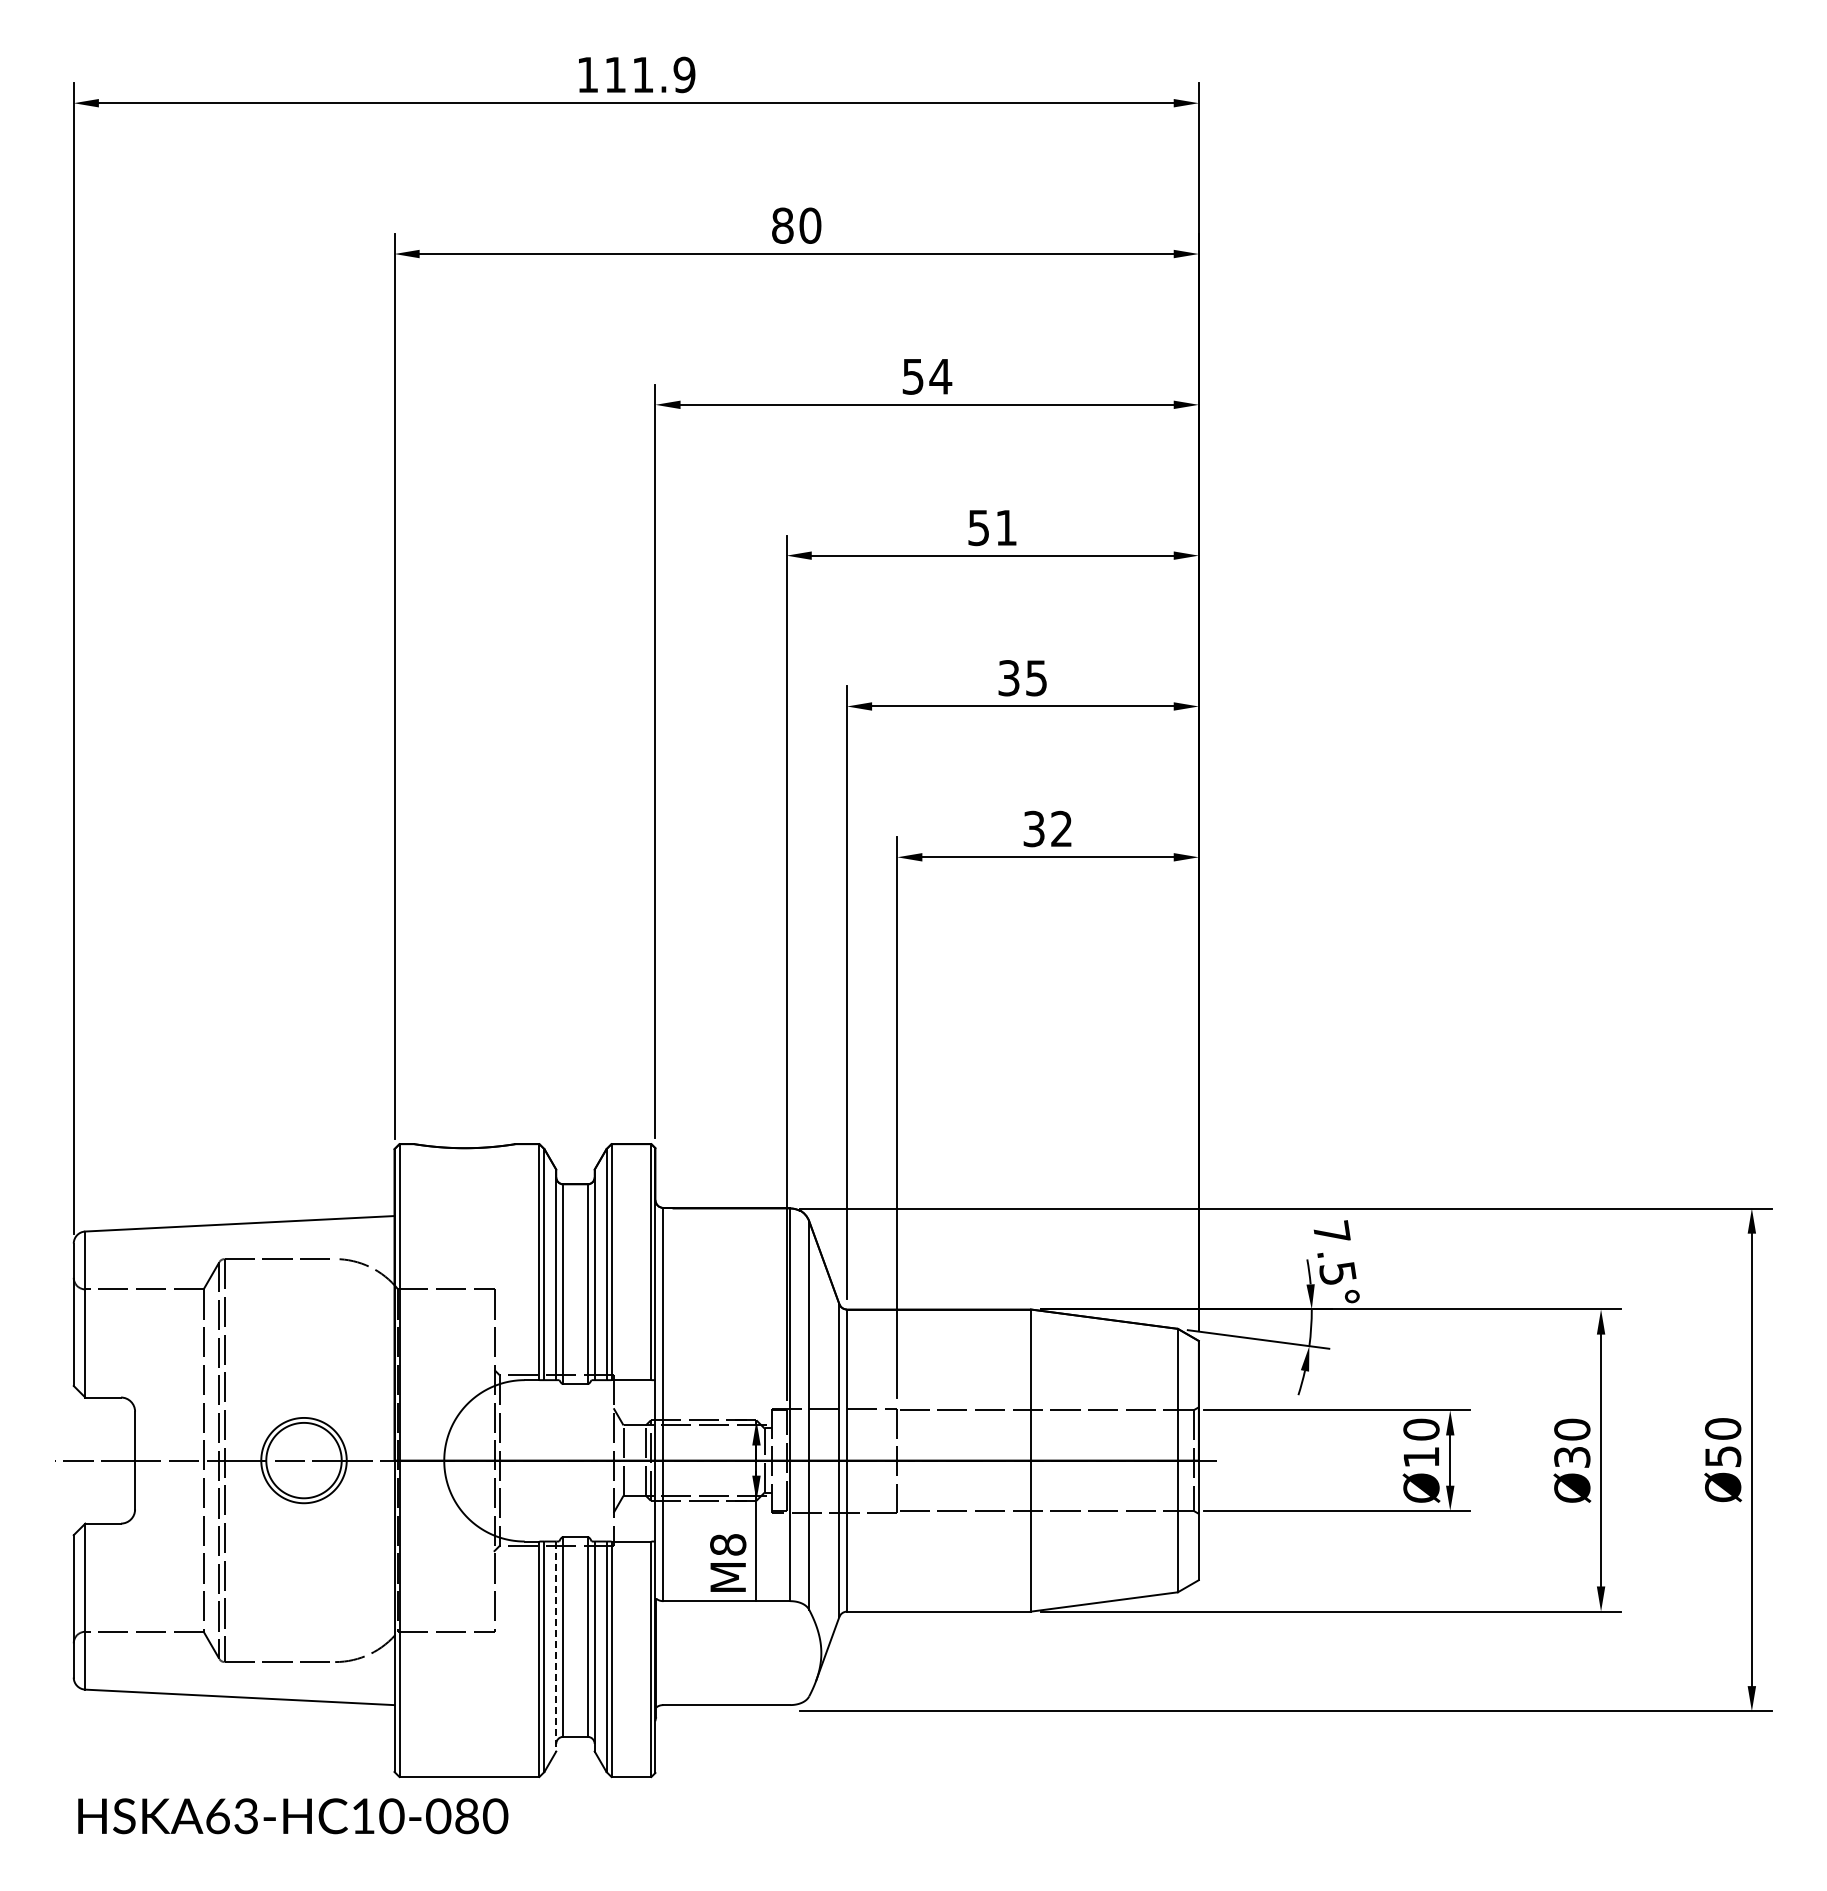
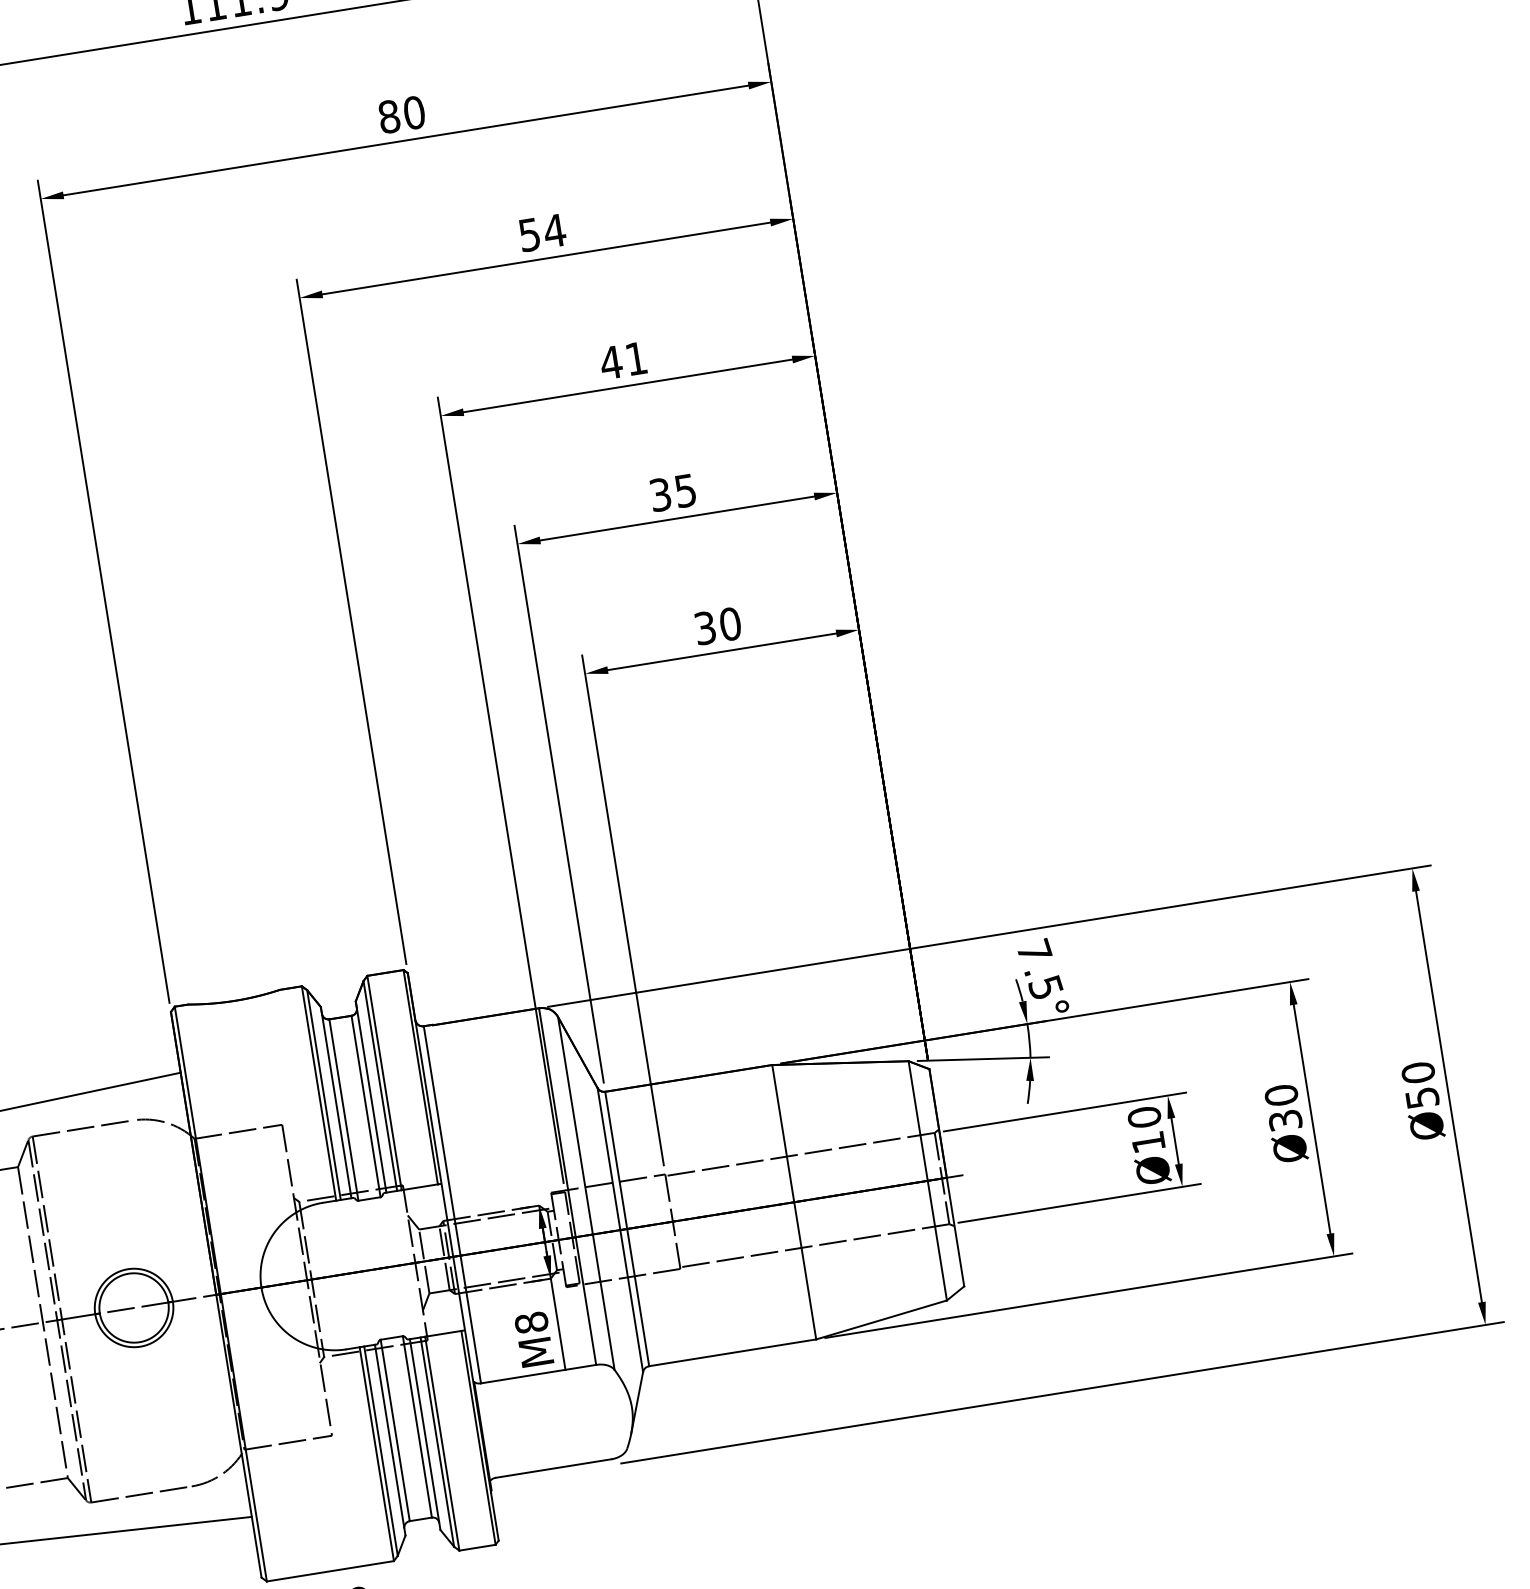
text: (978, 528) -> (611, 363), 51 -> 41
text: (1061, 828) -> (730, 623), 32 -> 30
line: (556, 1647) -> (390, 1441), dashed -> solid

